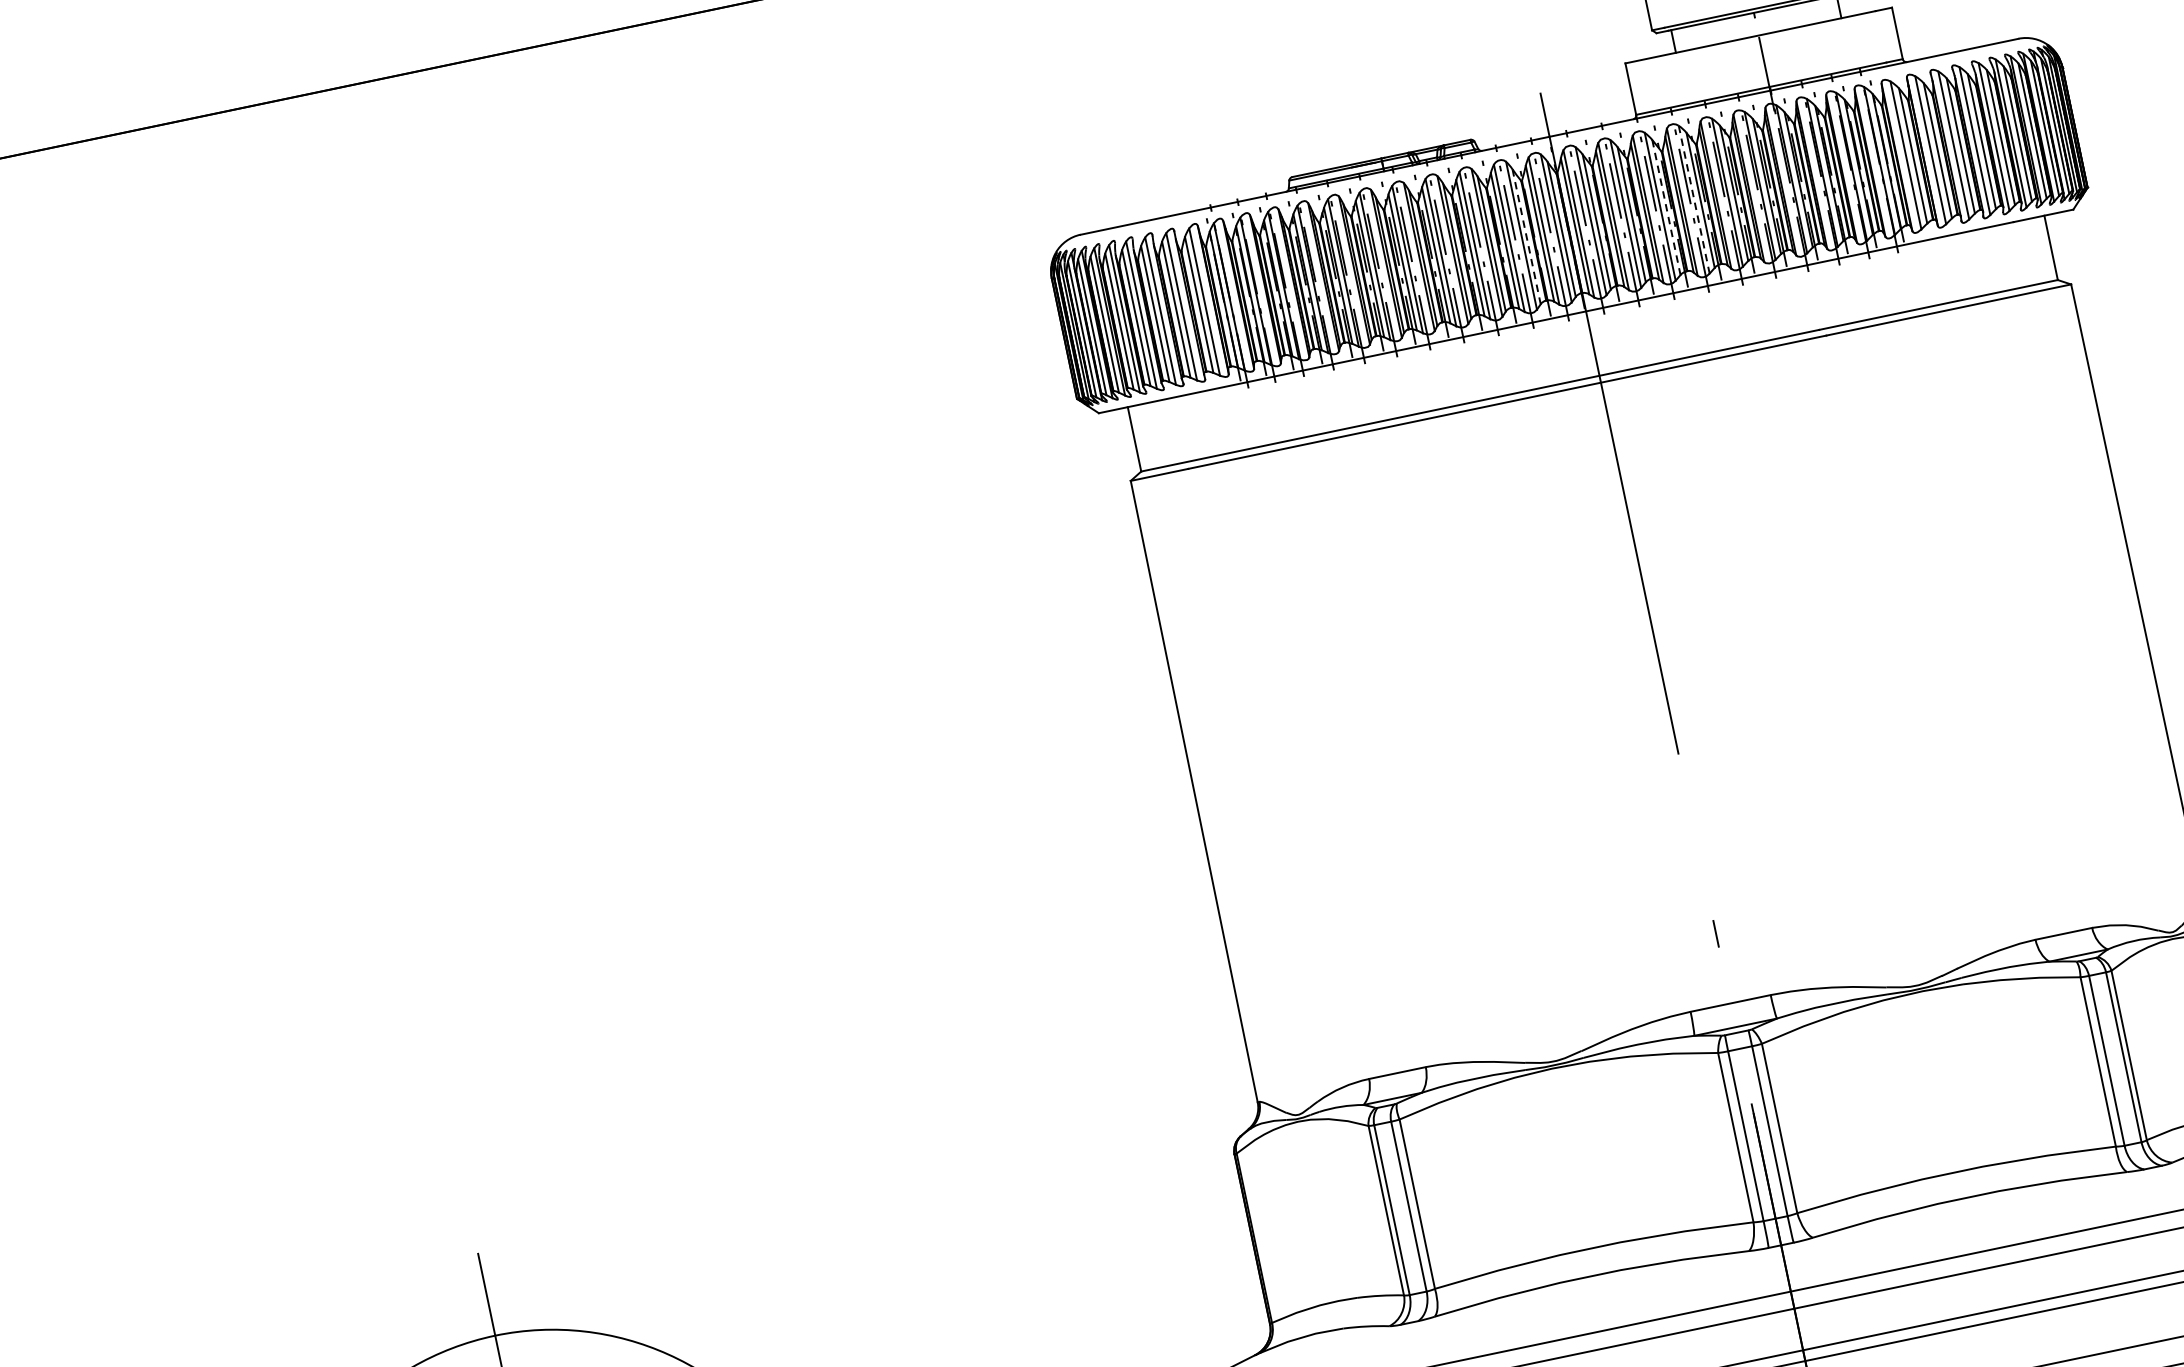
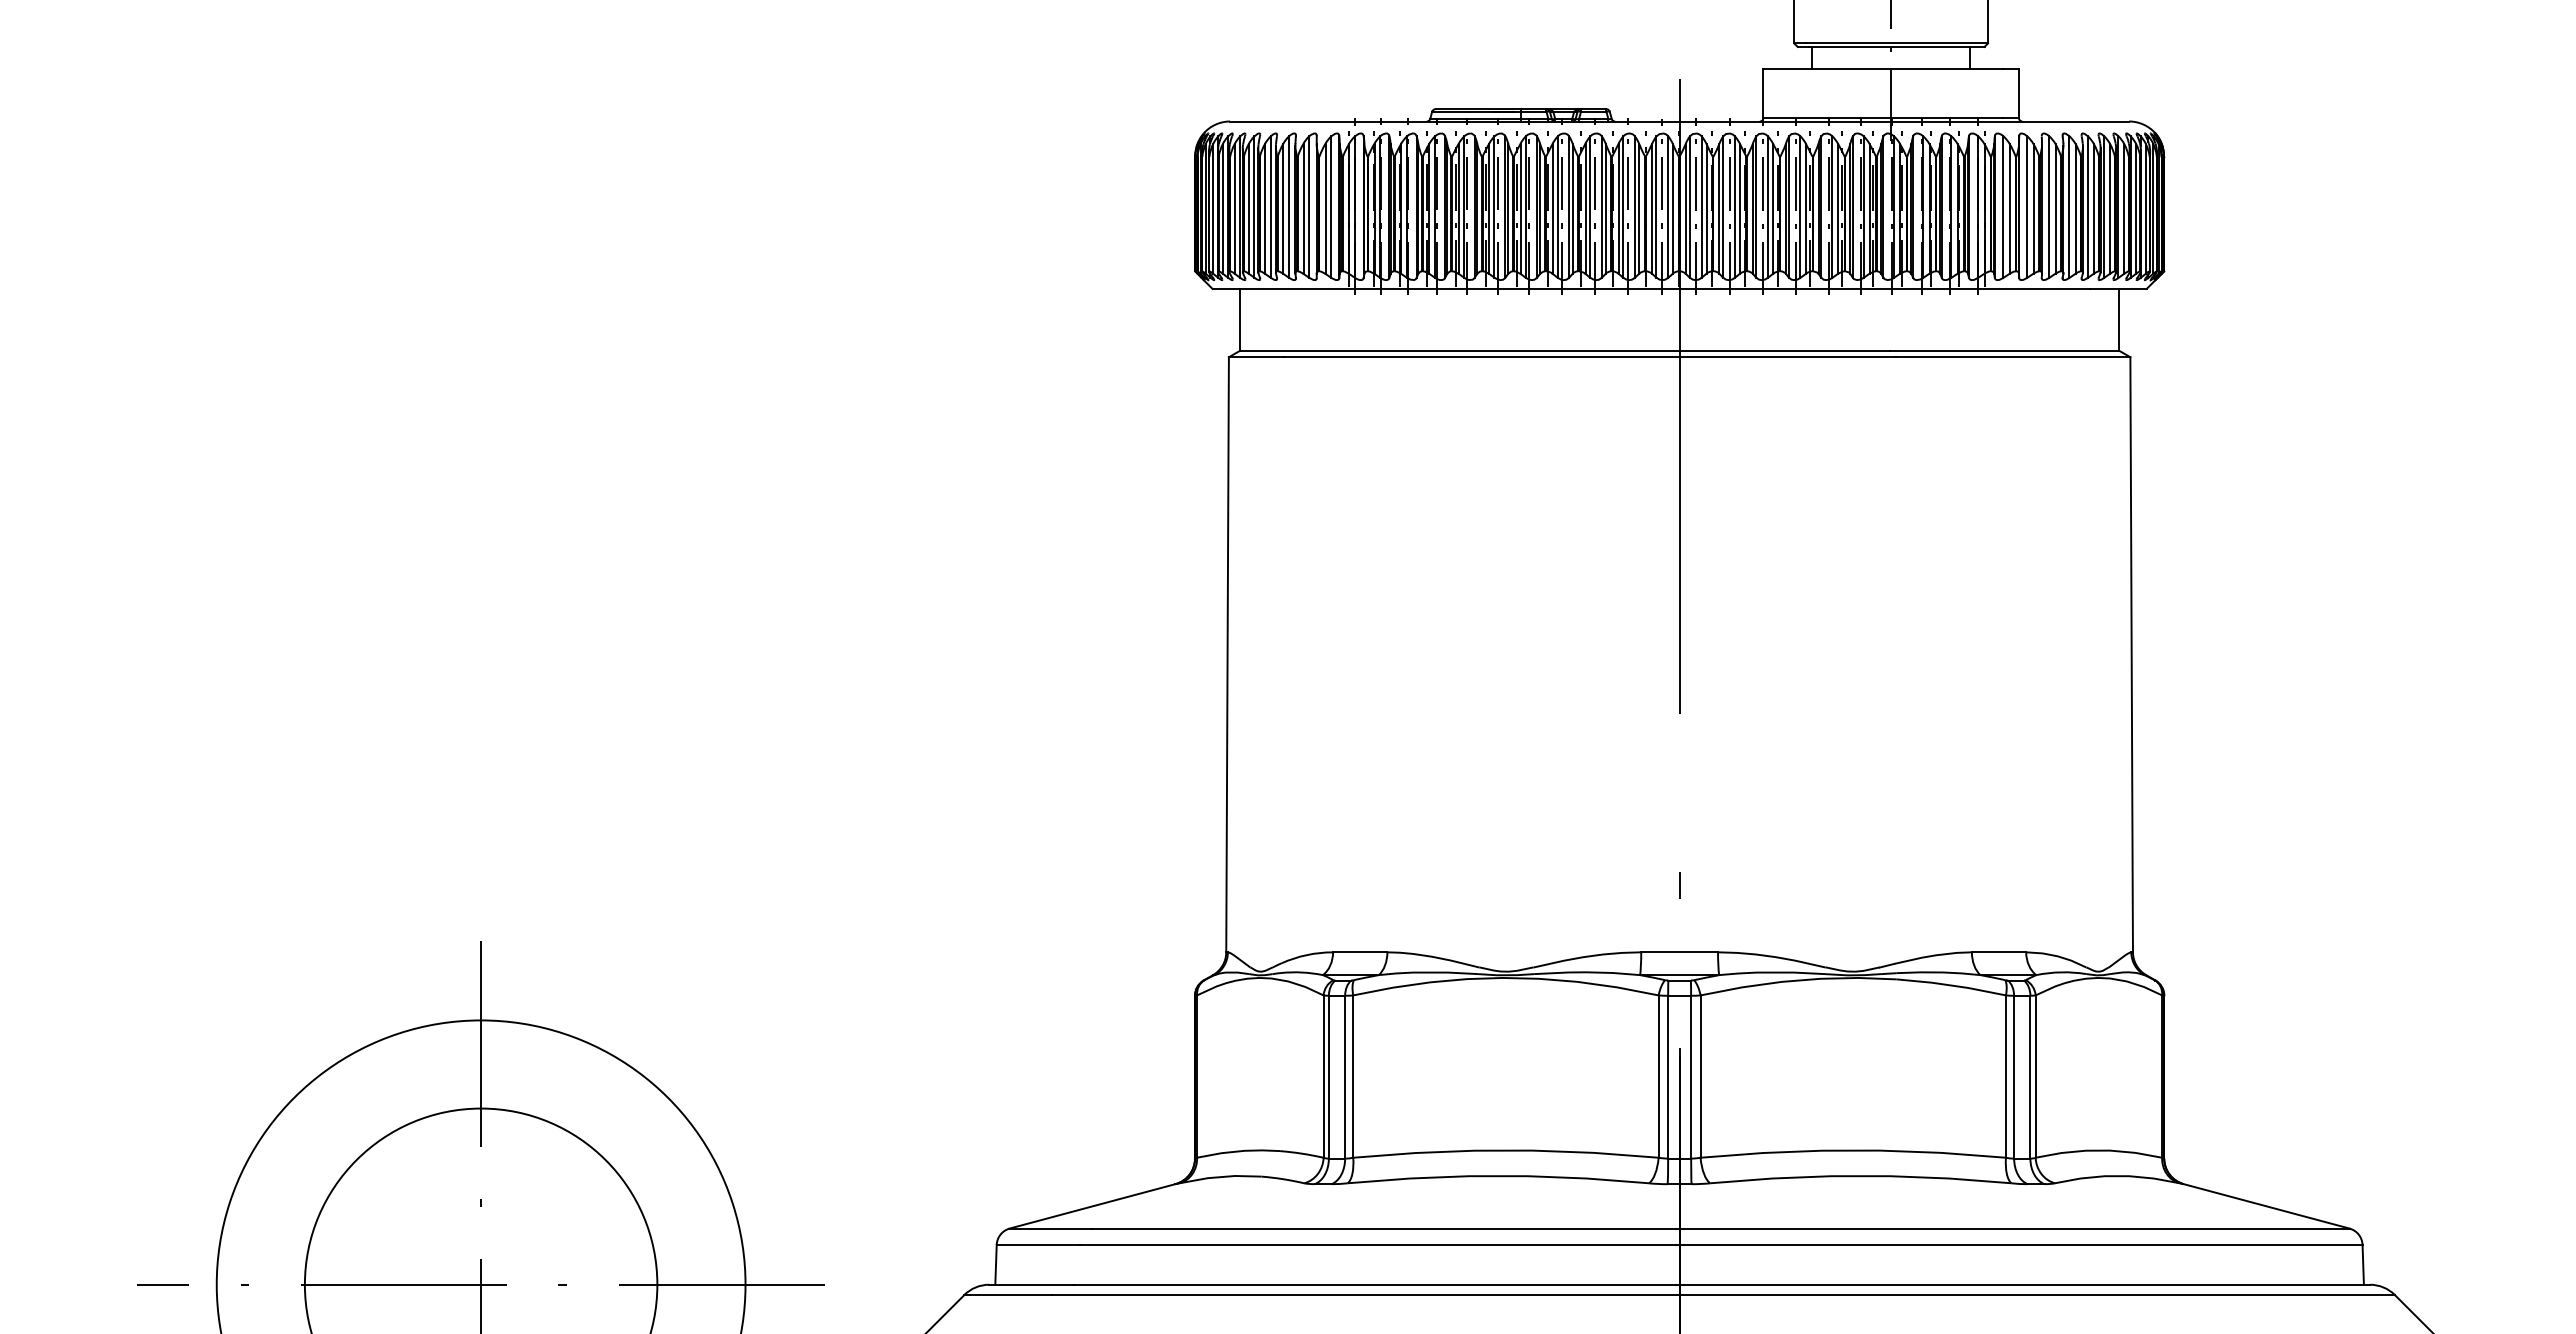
line: (1694, 200) -> (1800, 207), dashed -> solid
line: (1666, 207) -> (1773, 208), dashed -> solid
line: (1526, 236) -> (1639, 208), dashed -> solid

